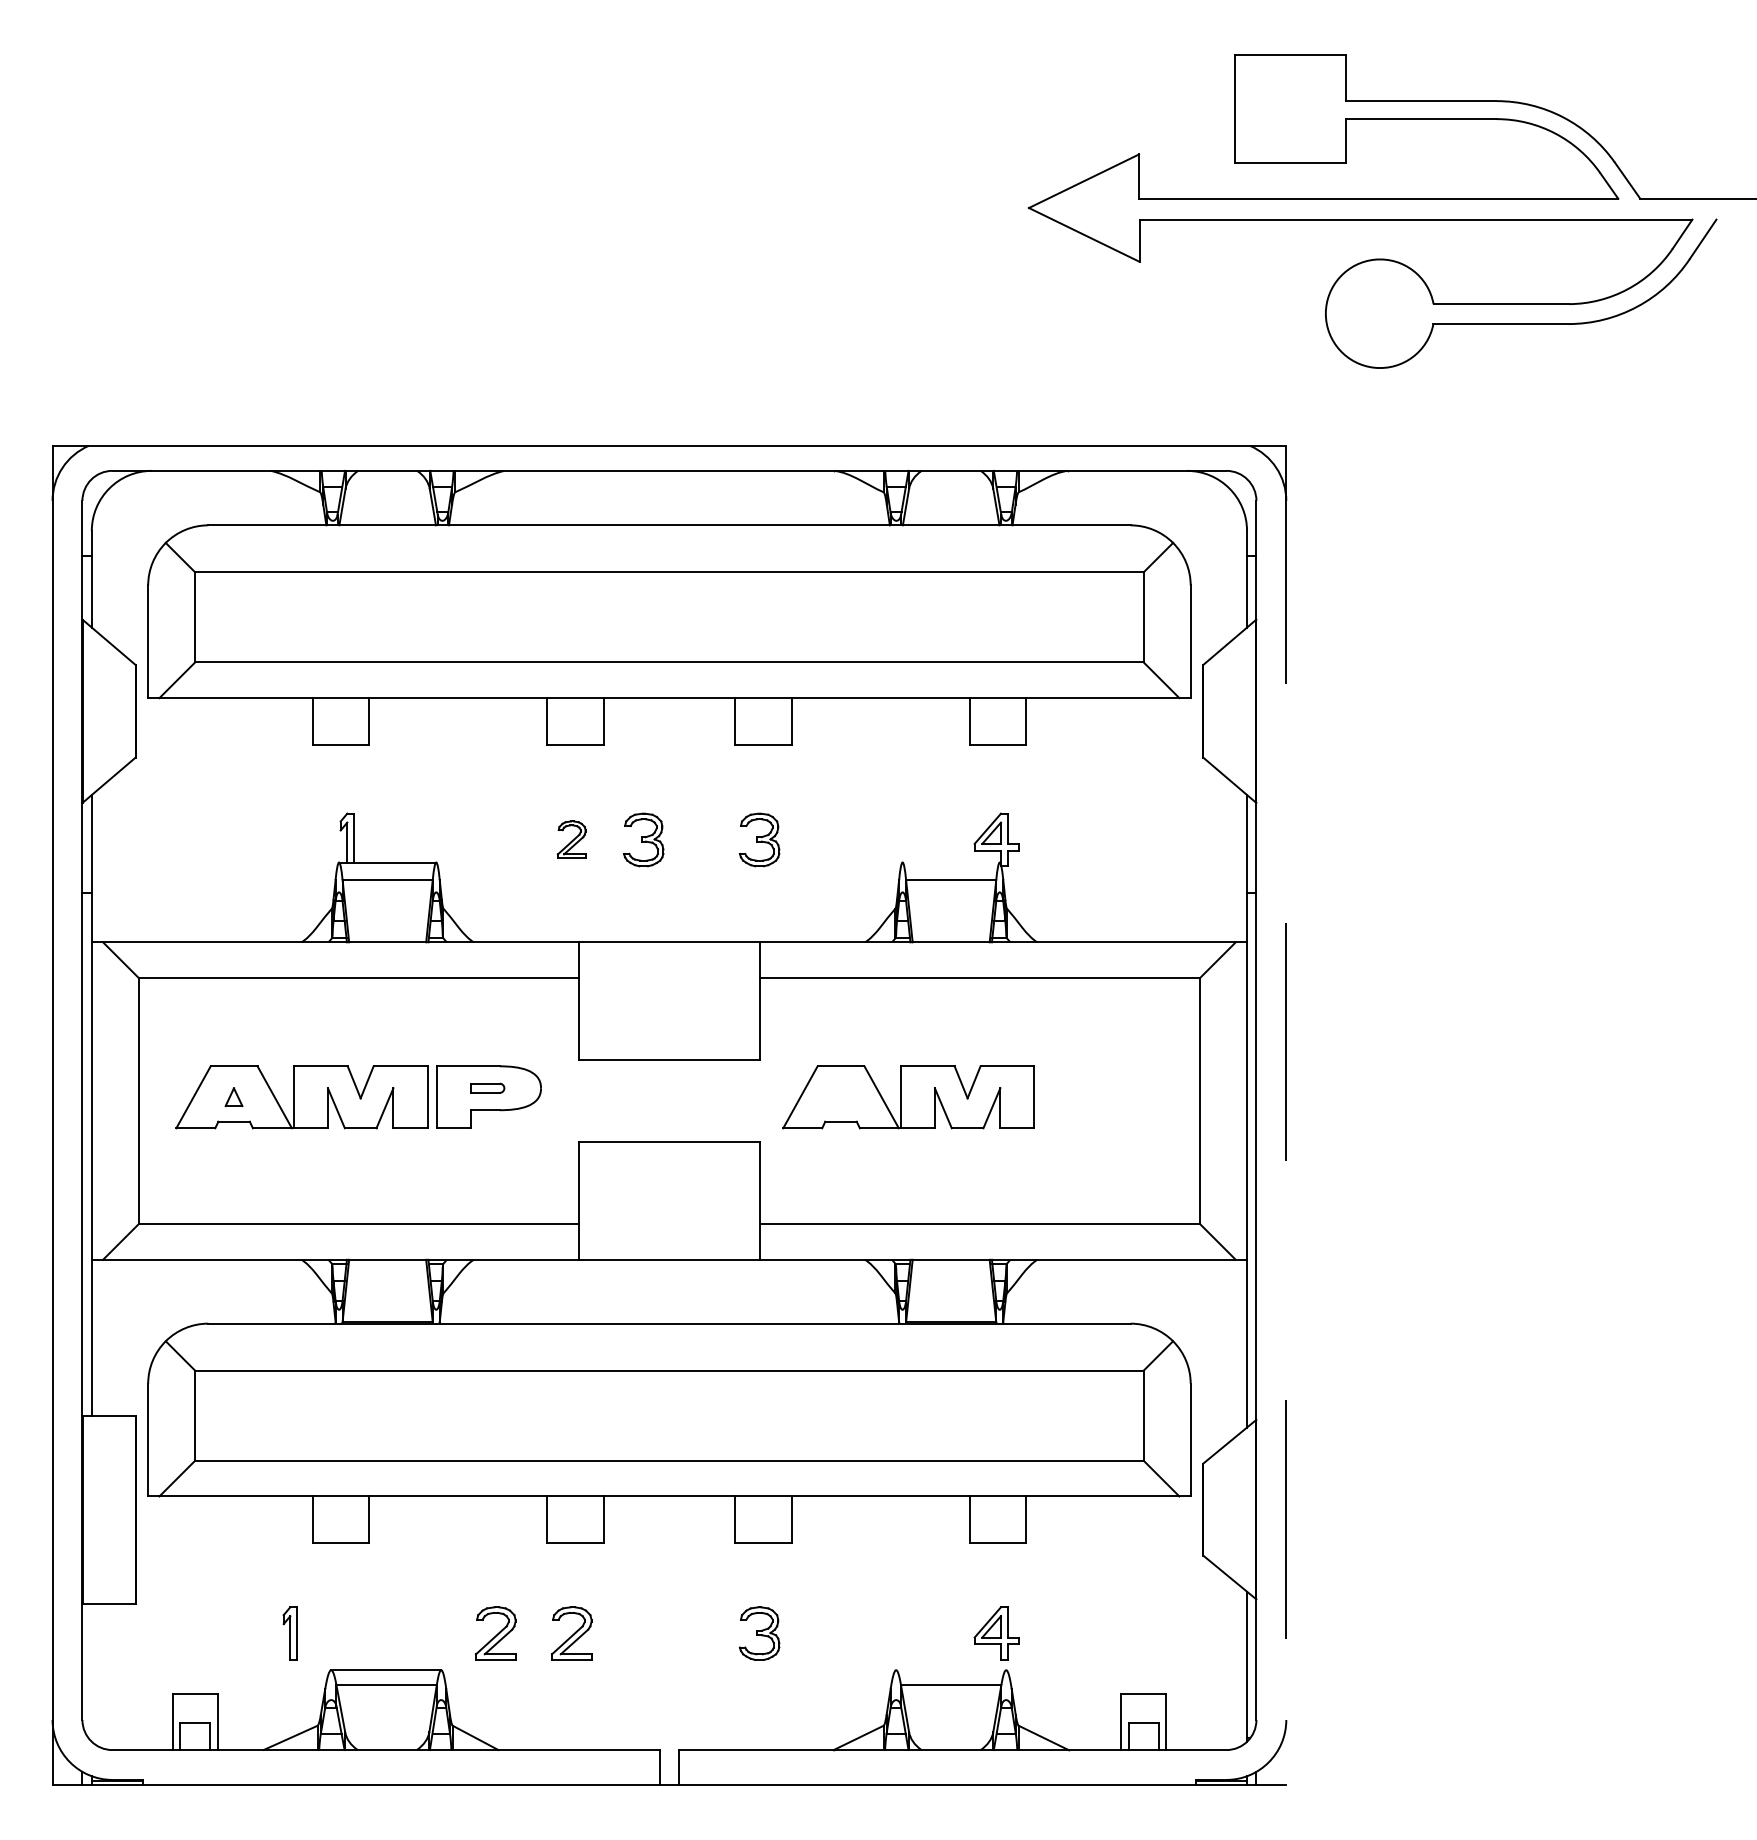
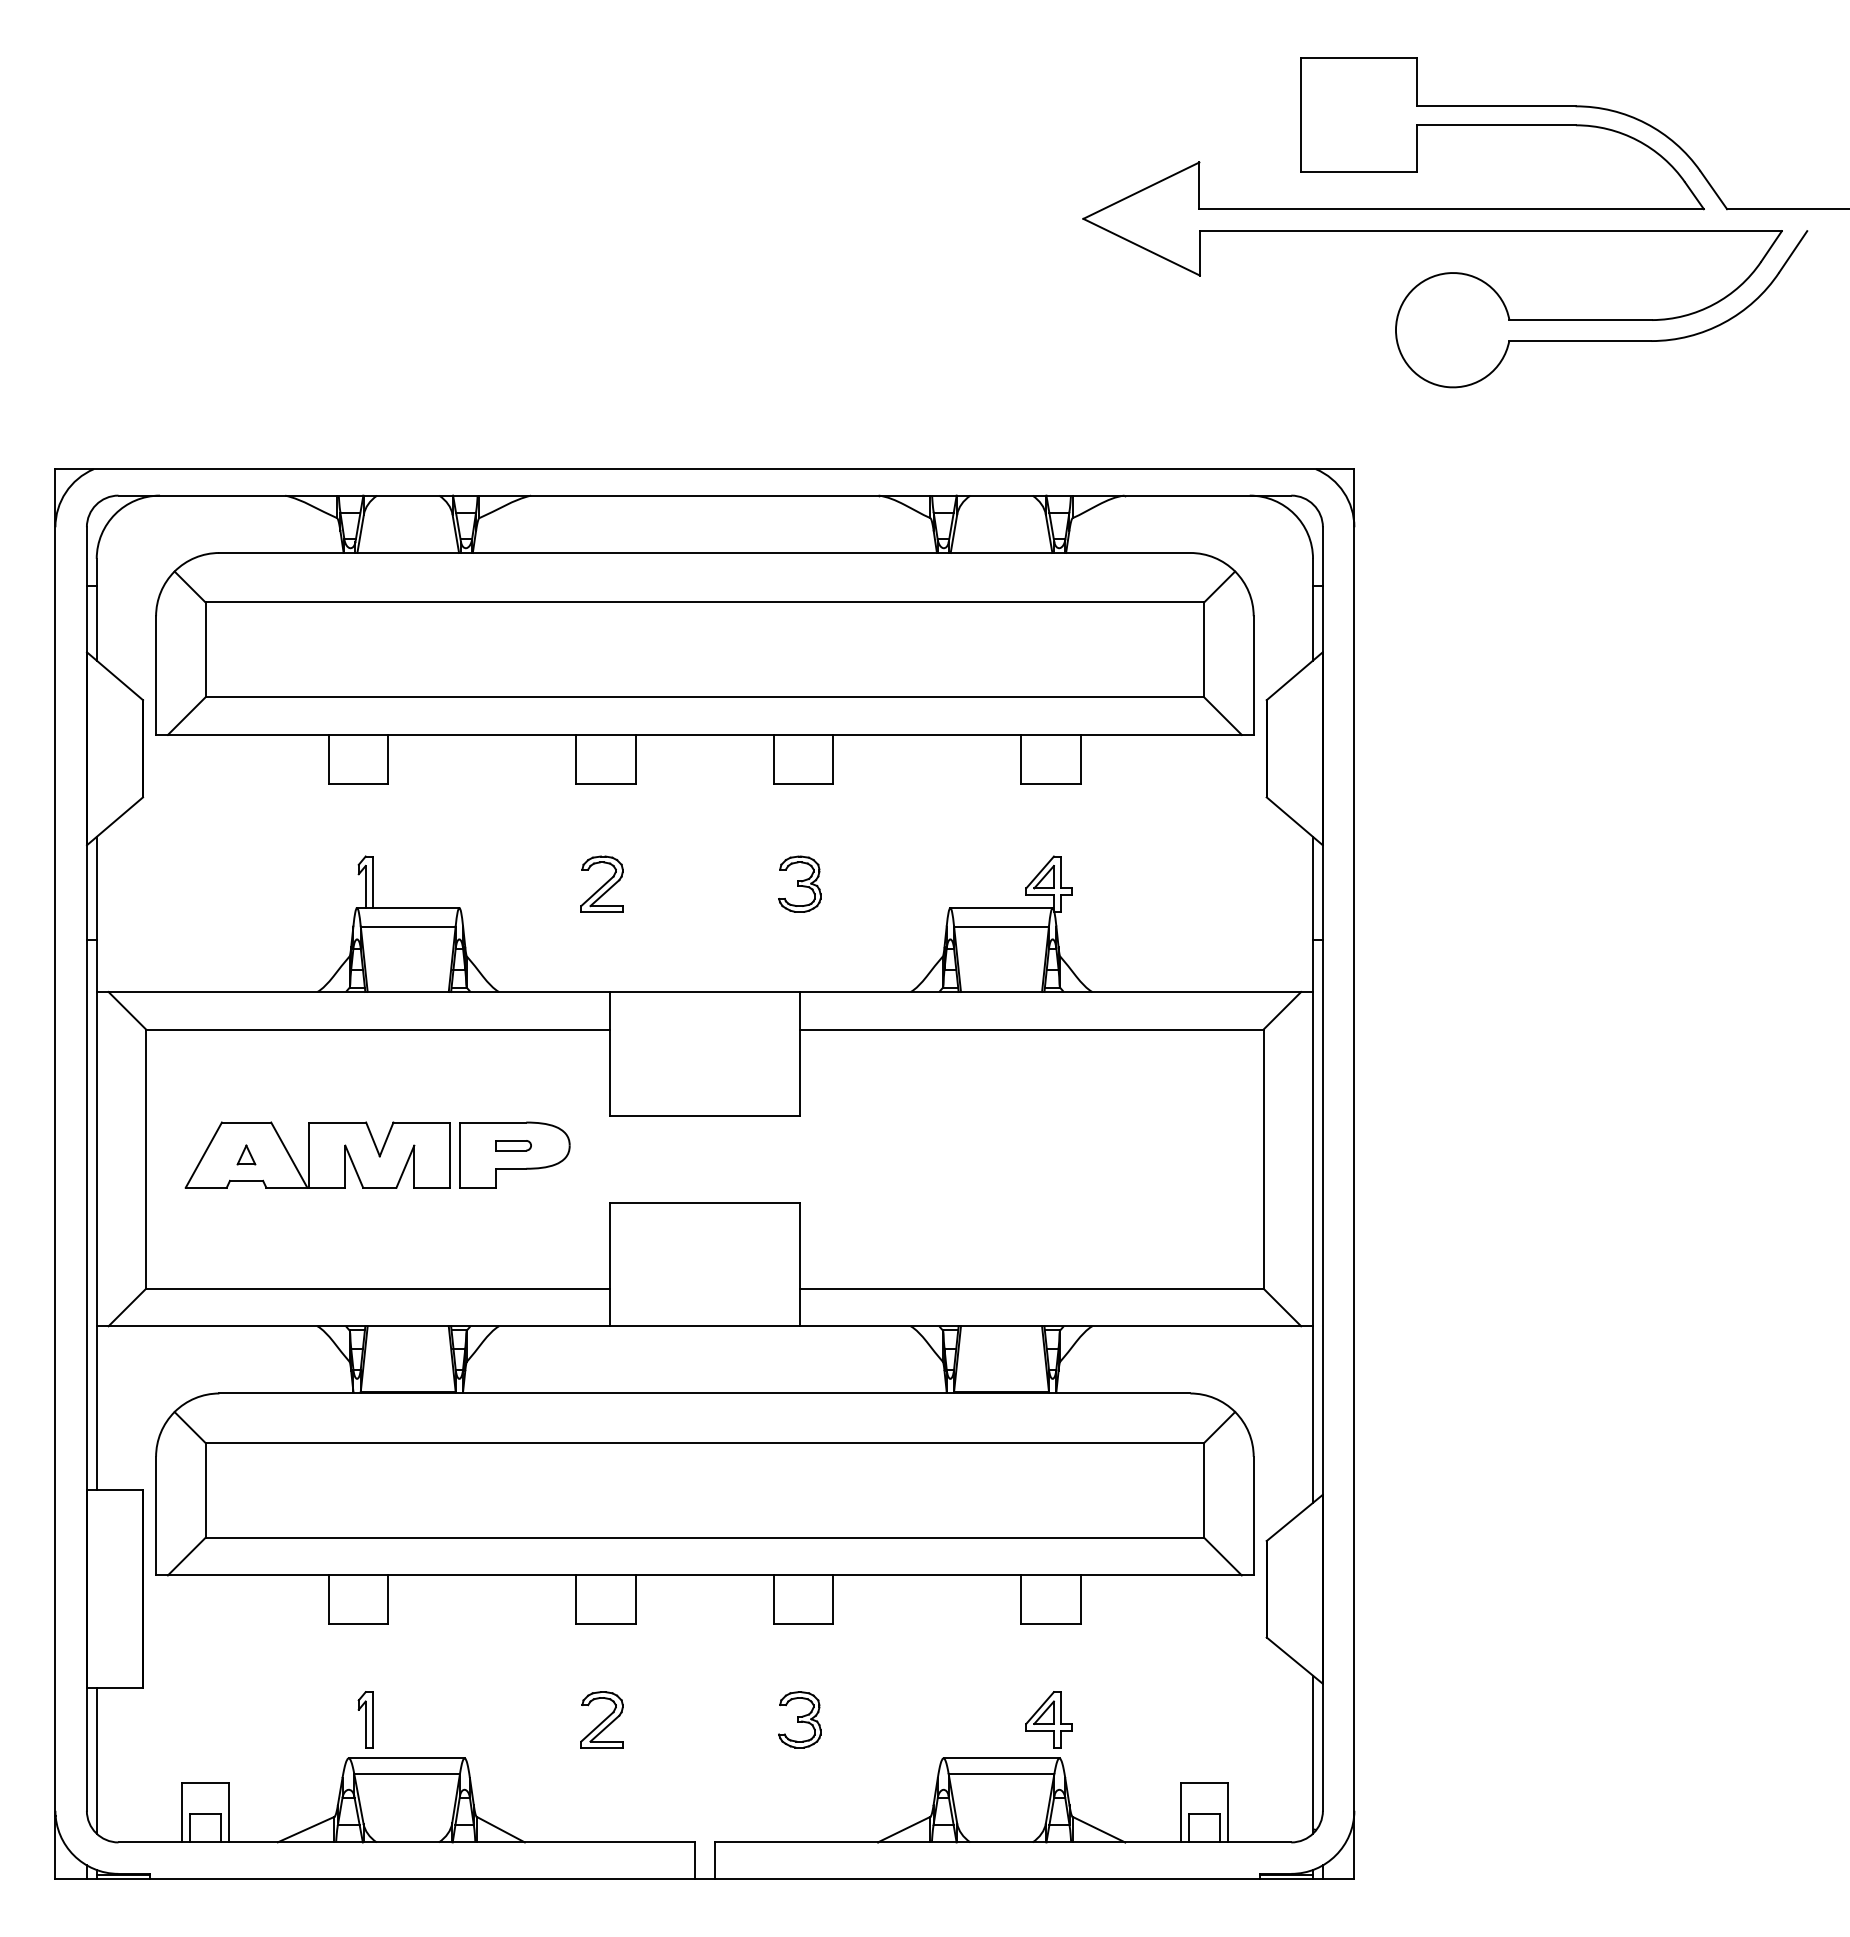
part: (571, 839) -> (601, 883), size x1.43
part: (643, 839) -> (677, 883), removed
line: (951, 862) -> (1001, 907), added
part: (908, 1096) -> (956, 1154), removed
line: (1286, 1115) -> (1354, 1174), dashed -> solid
part: (290, 1633) -> (365, 1719), moved
part: (495, 1633) -> (521, 1719), removed
line: (951, 1670) -> (1001, 1758), added
line: (91, 1672) -> (96, 1760), added

